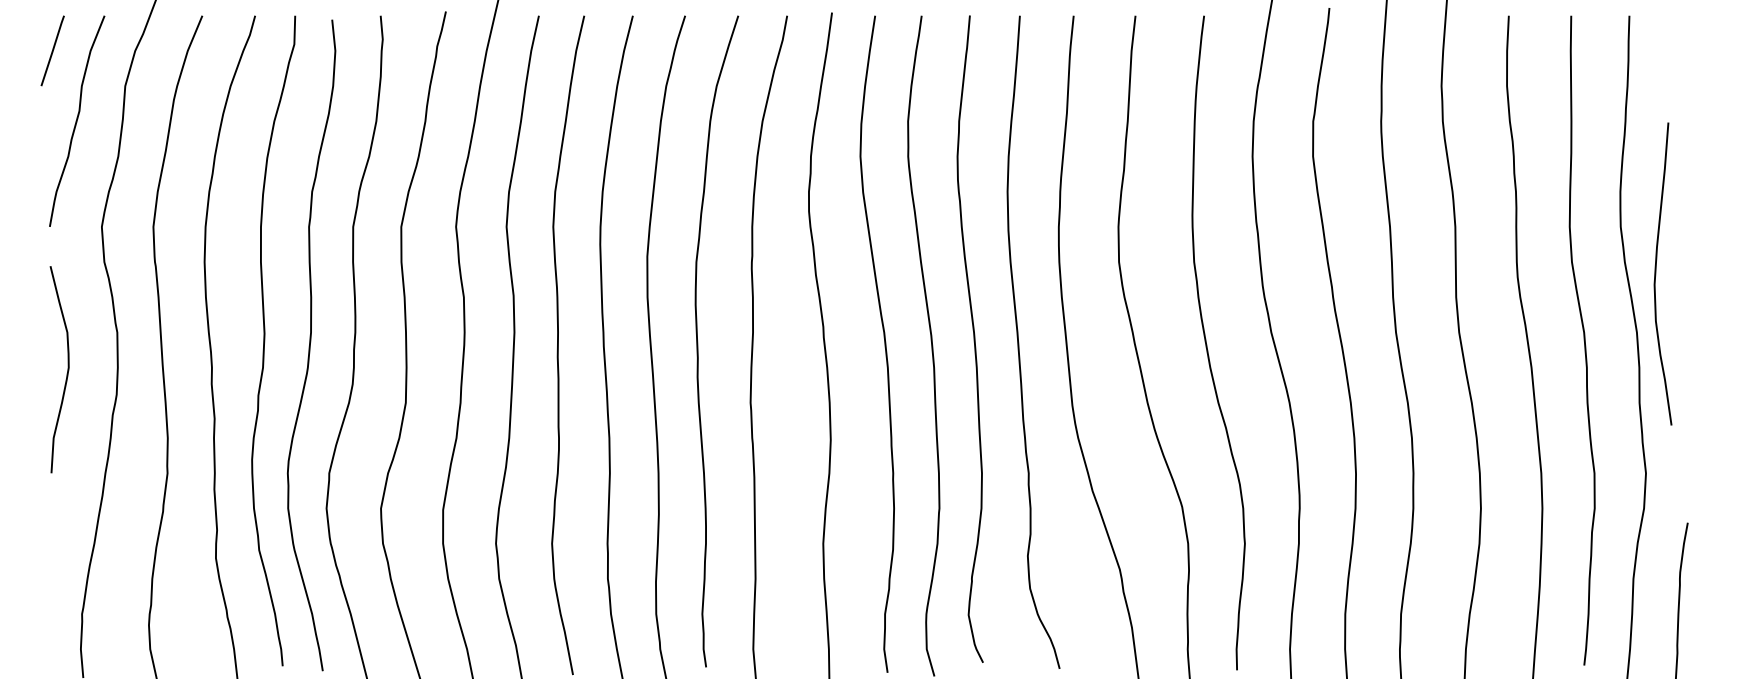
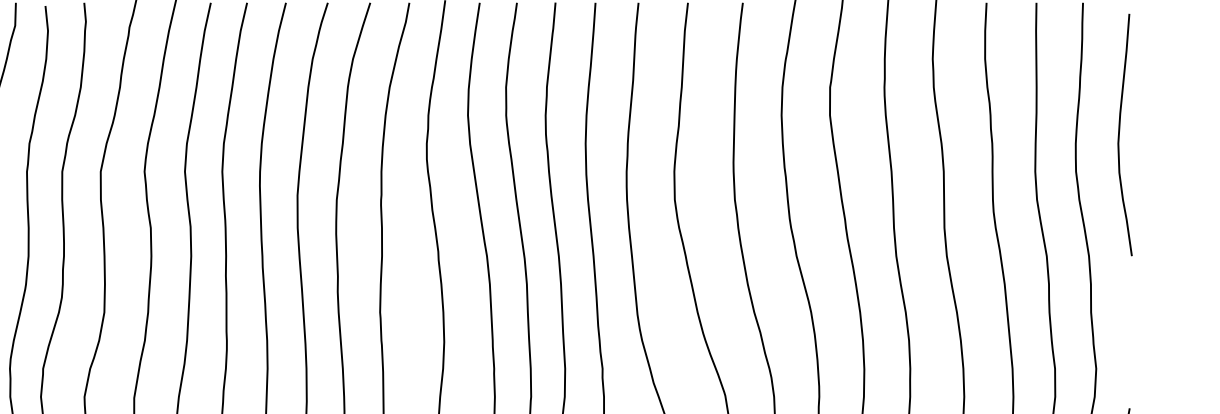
curve: (1656, 273) -> (1119, 134), moved

